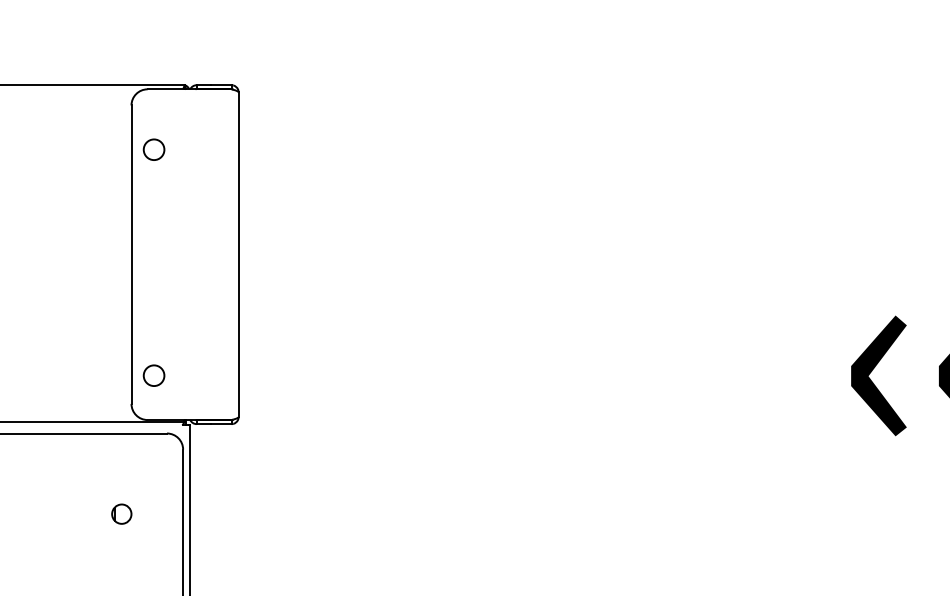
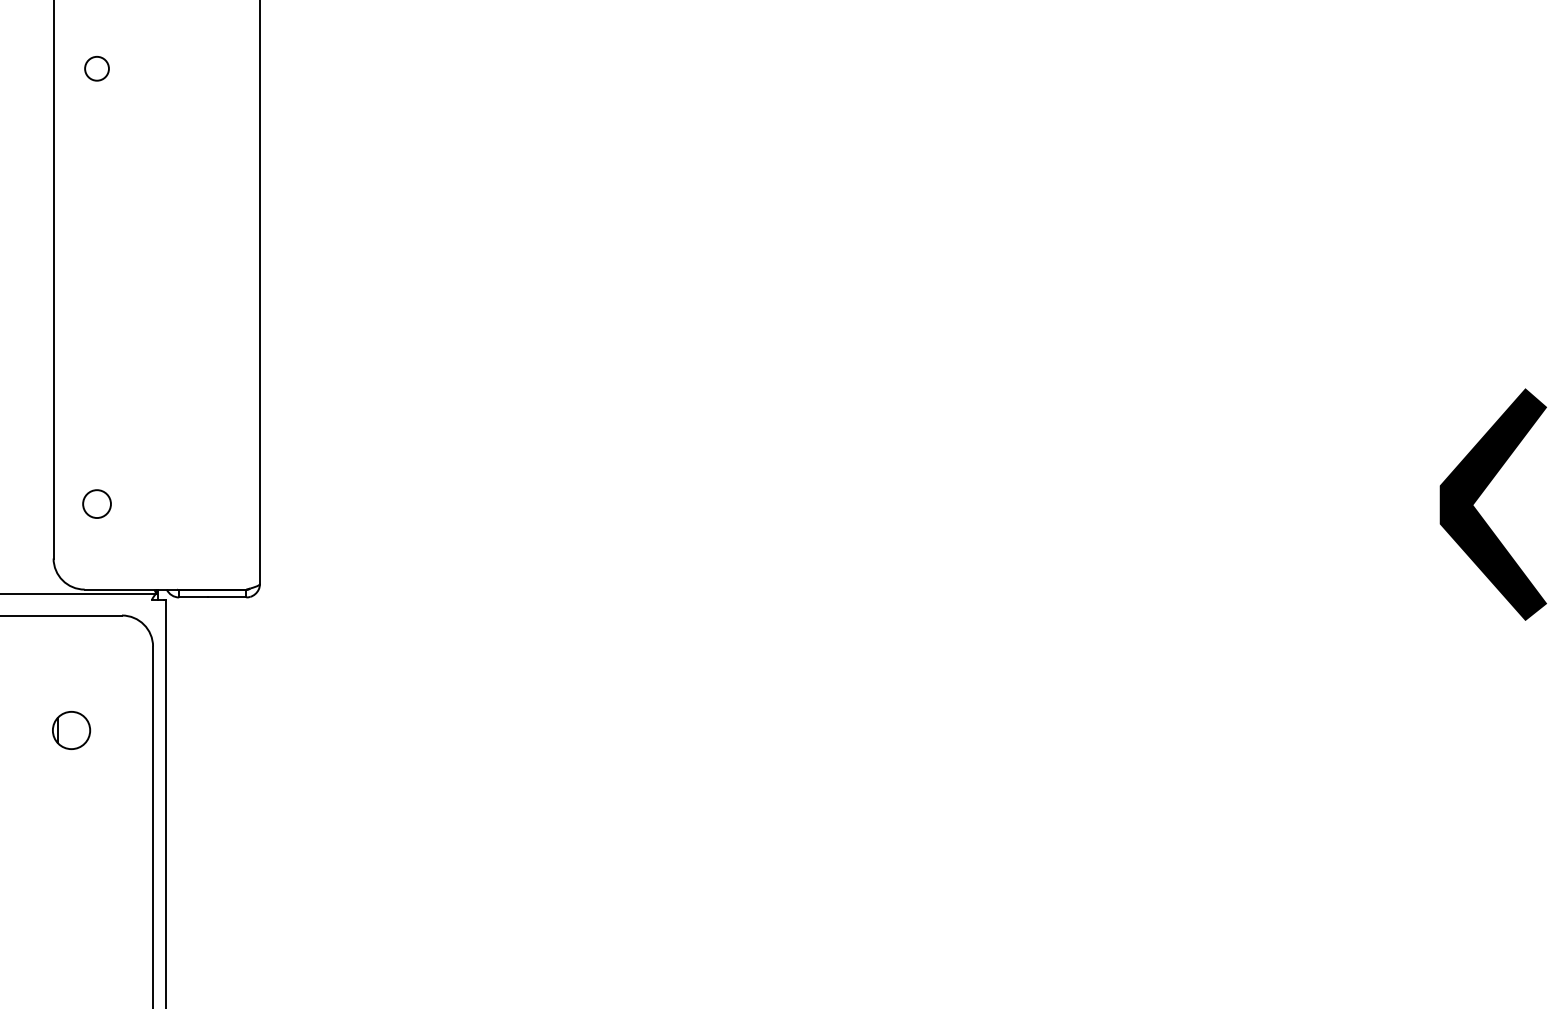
circle: (153, 149) -> (95, 68), size x0.6
circle: (153, 375) -> (95, 503), size x0.7
part: (121, 513) -> (70, 729), moved

